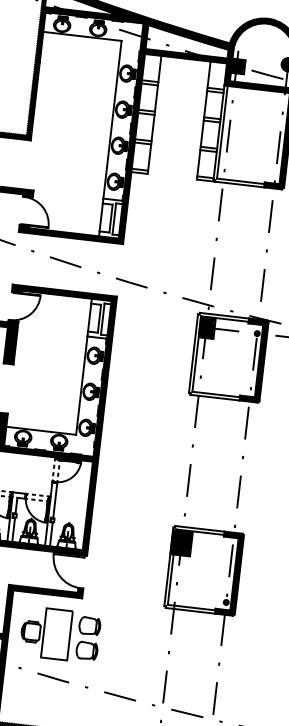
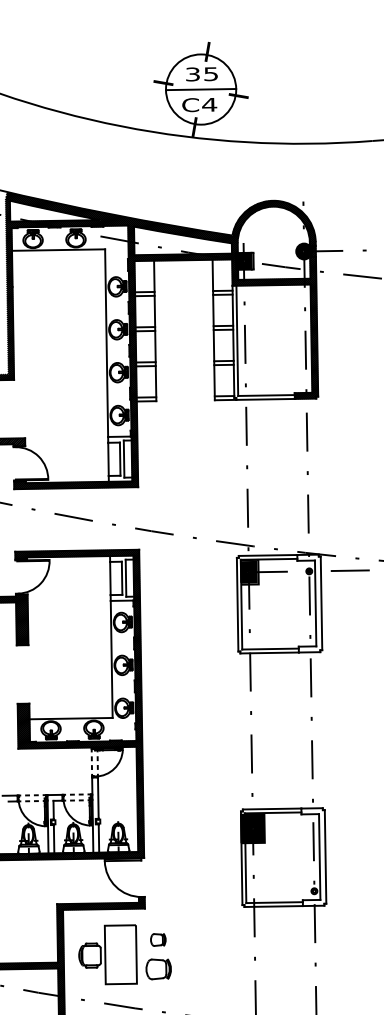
hatch: (253, 360) -> (309, 603), removed
hatch: (229, 574) -> (313, 857), removed
part: (90, 625) -> (158, 939), size x0.6

